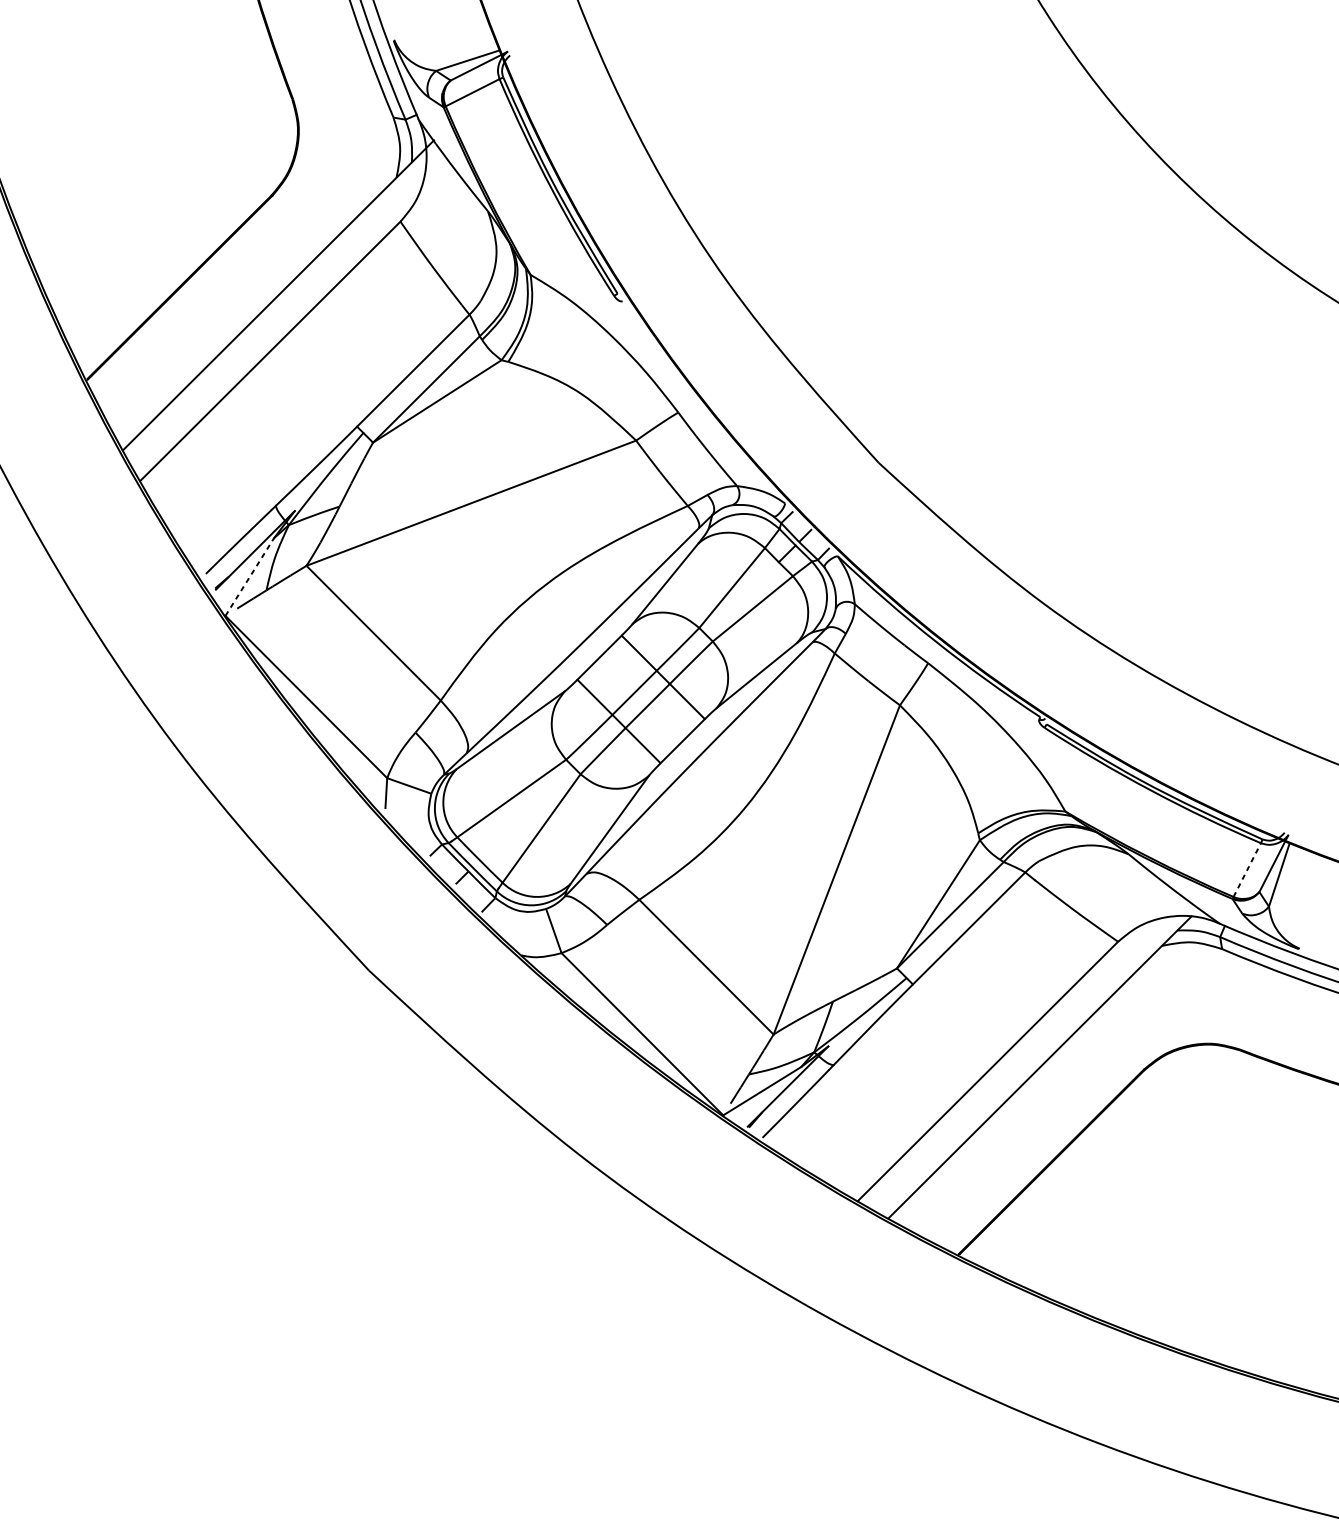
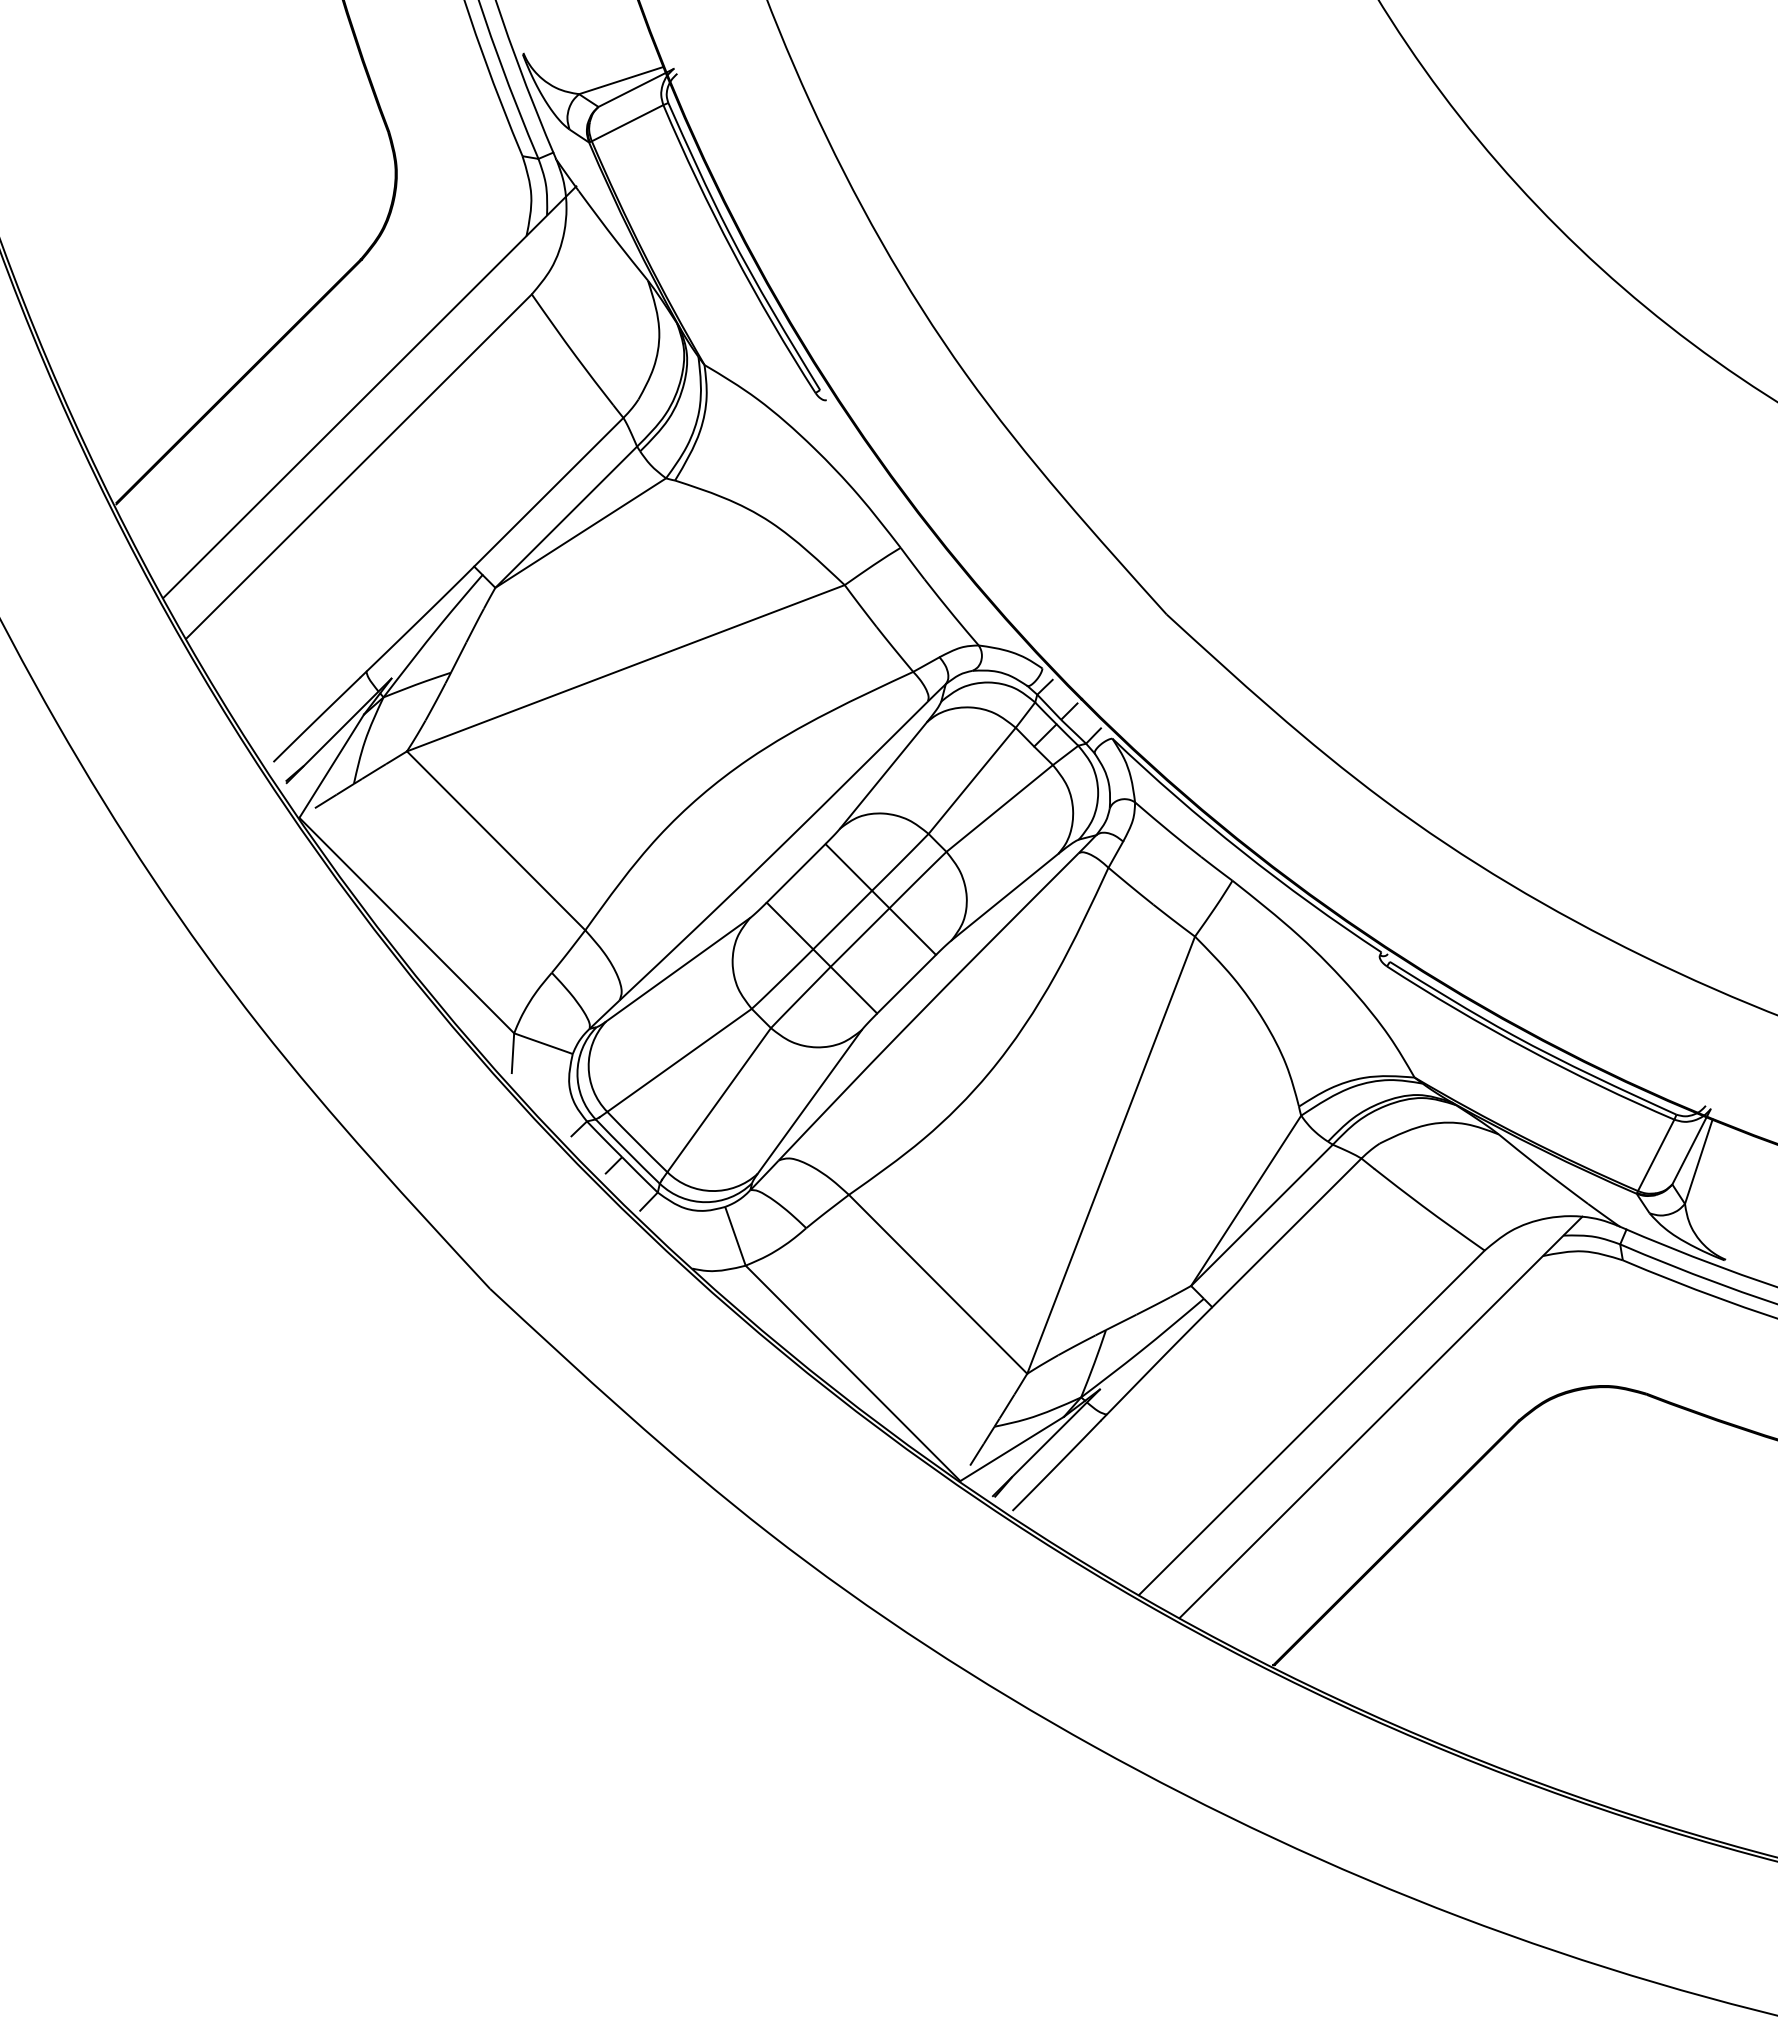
line: (249, 577) -> (331, 766), dashed -> solid
line: (1247, 870) -> (1656, 1155), dashed -> solid

